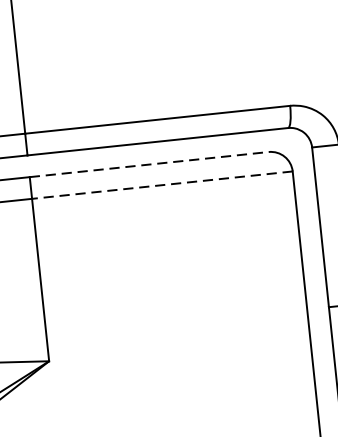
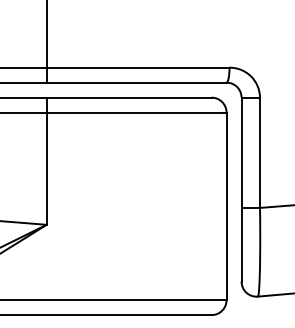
line: (149, 164) -> (129, 97), dashed -> solid
line: (162, 184) -> (136, 112), dashed -> solid

